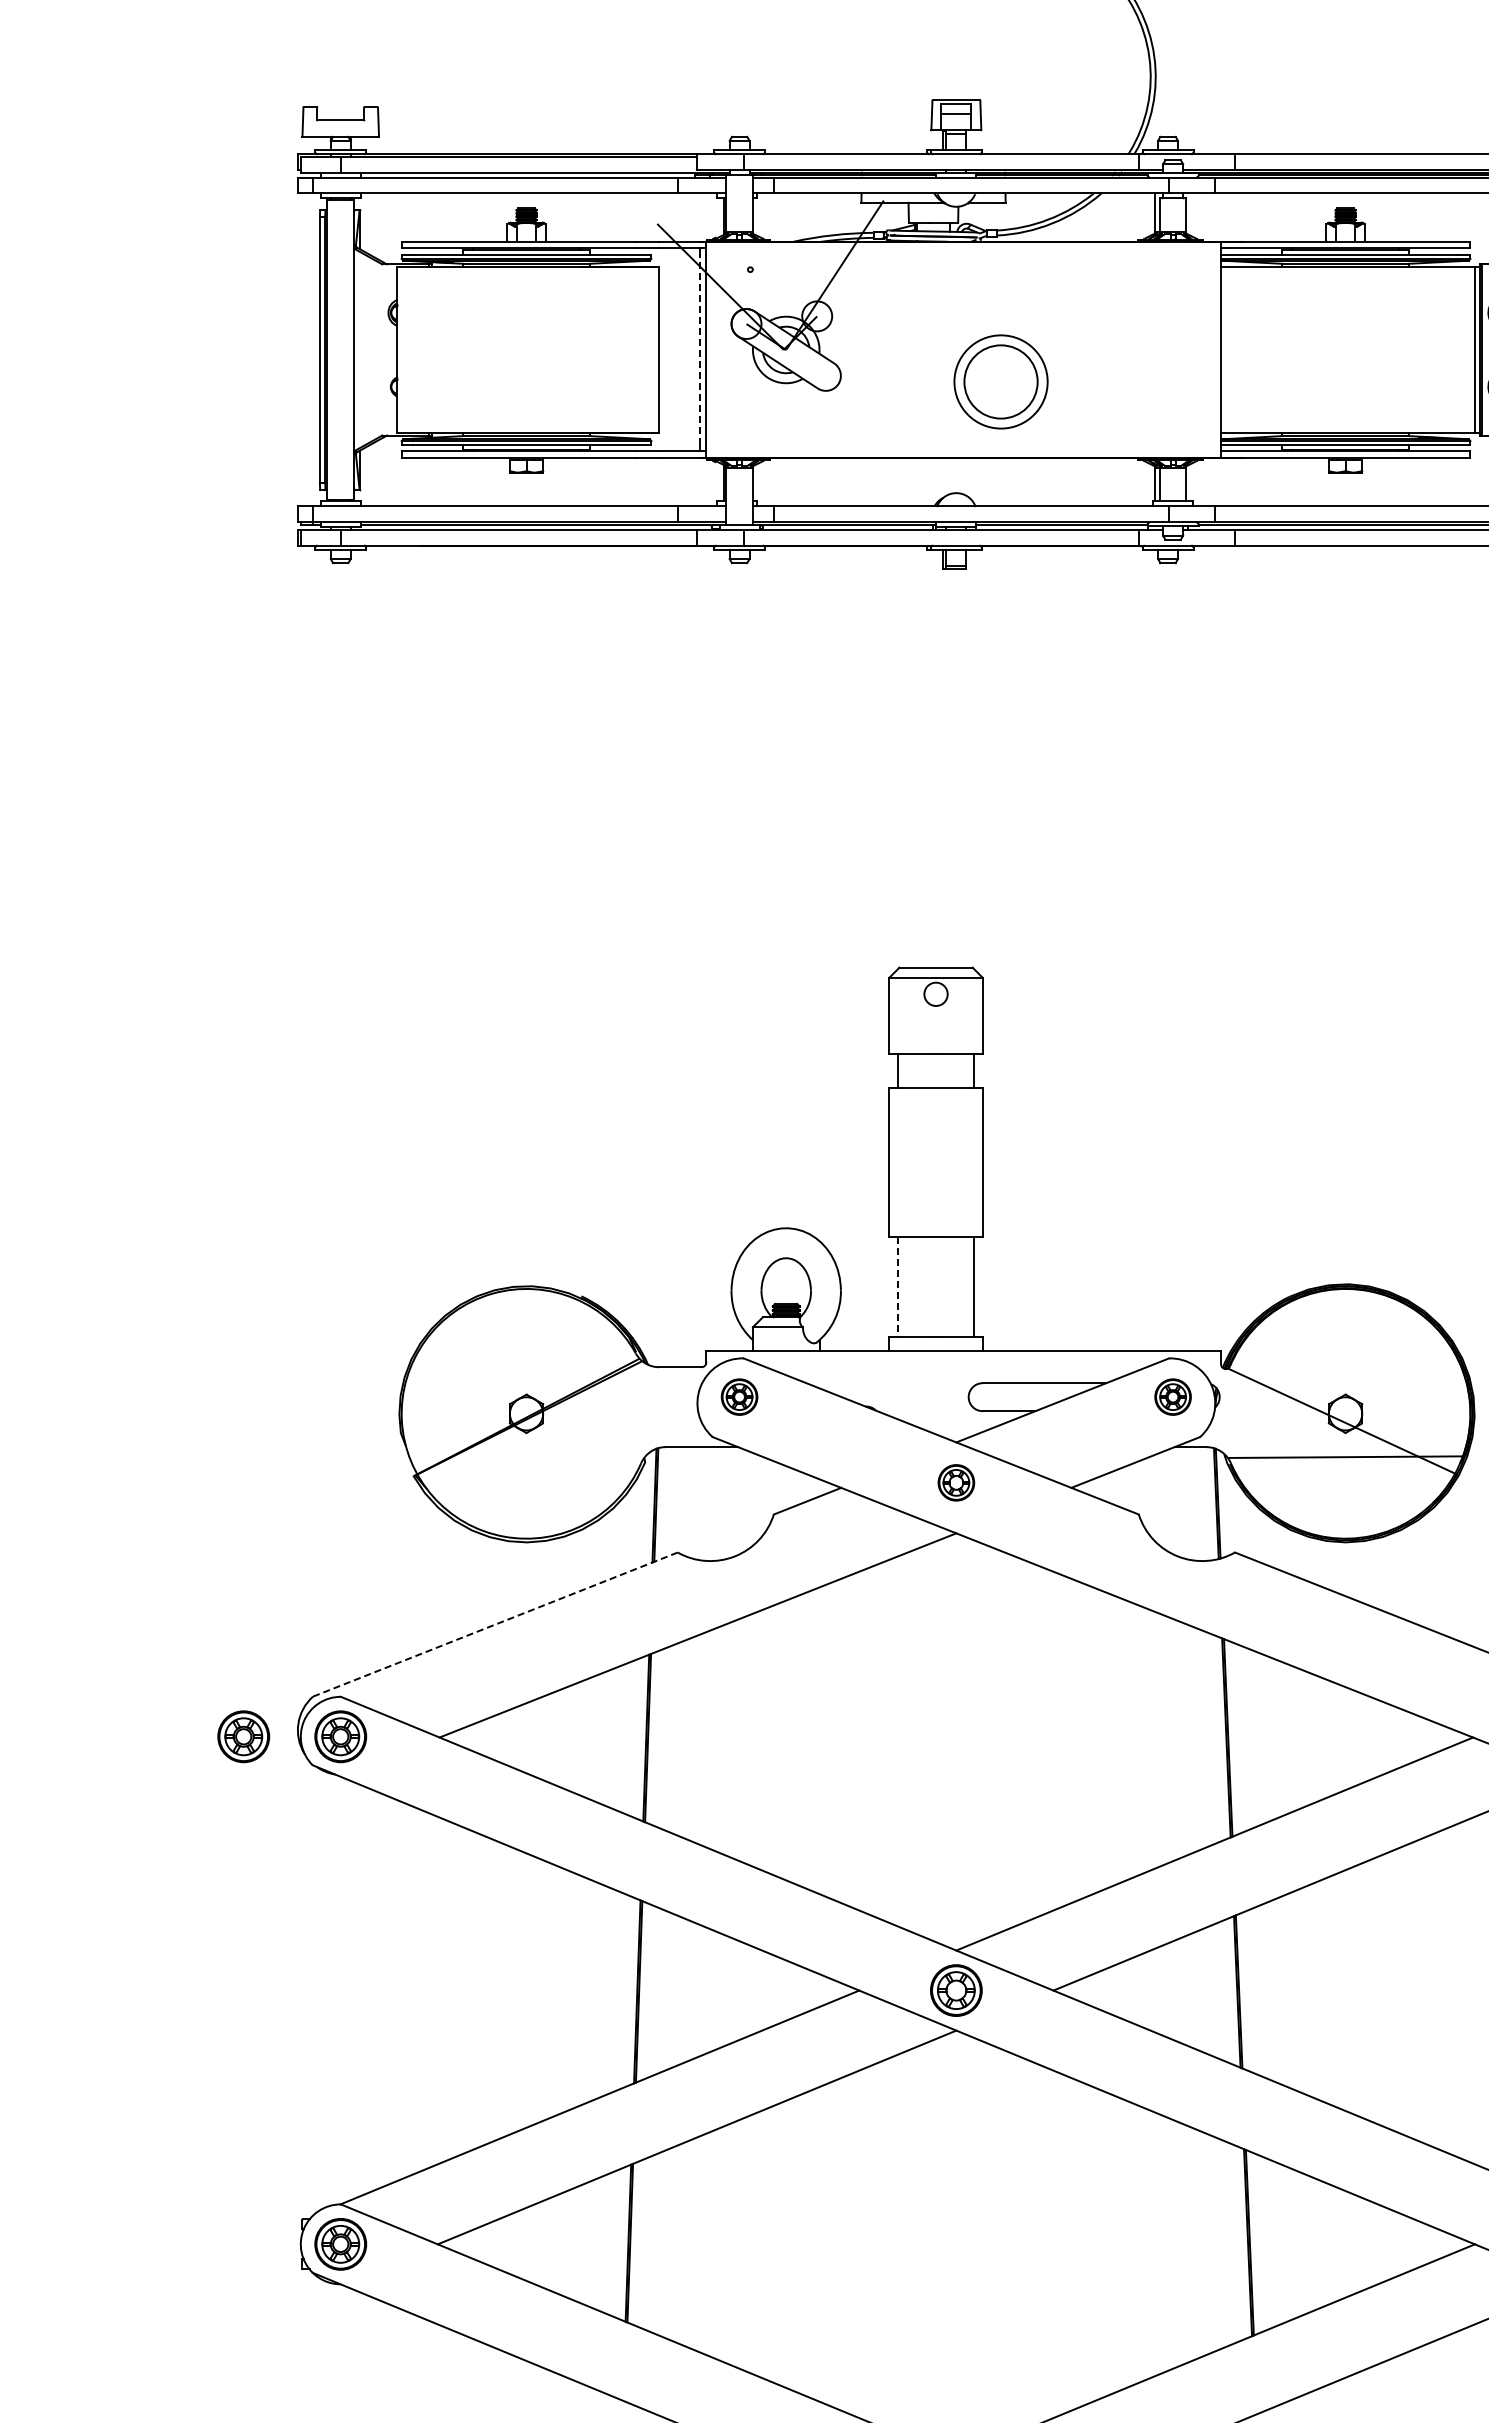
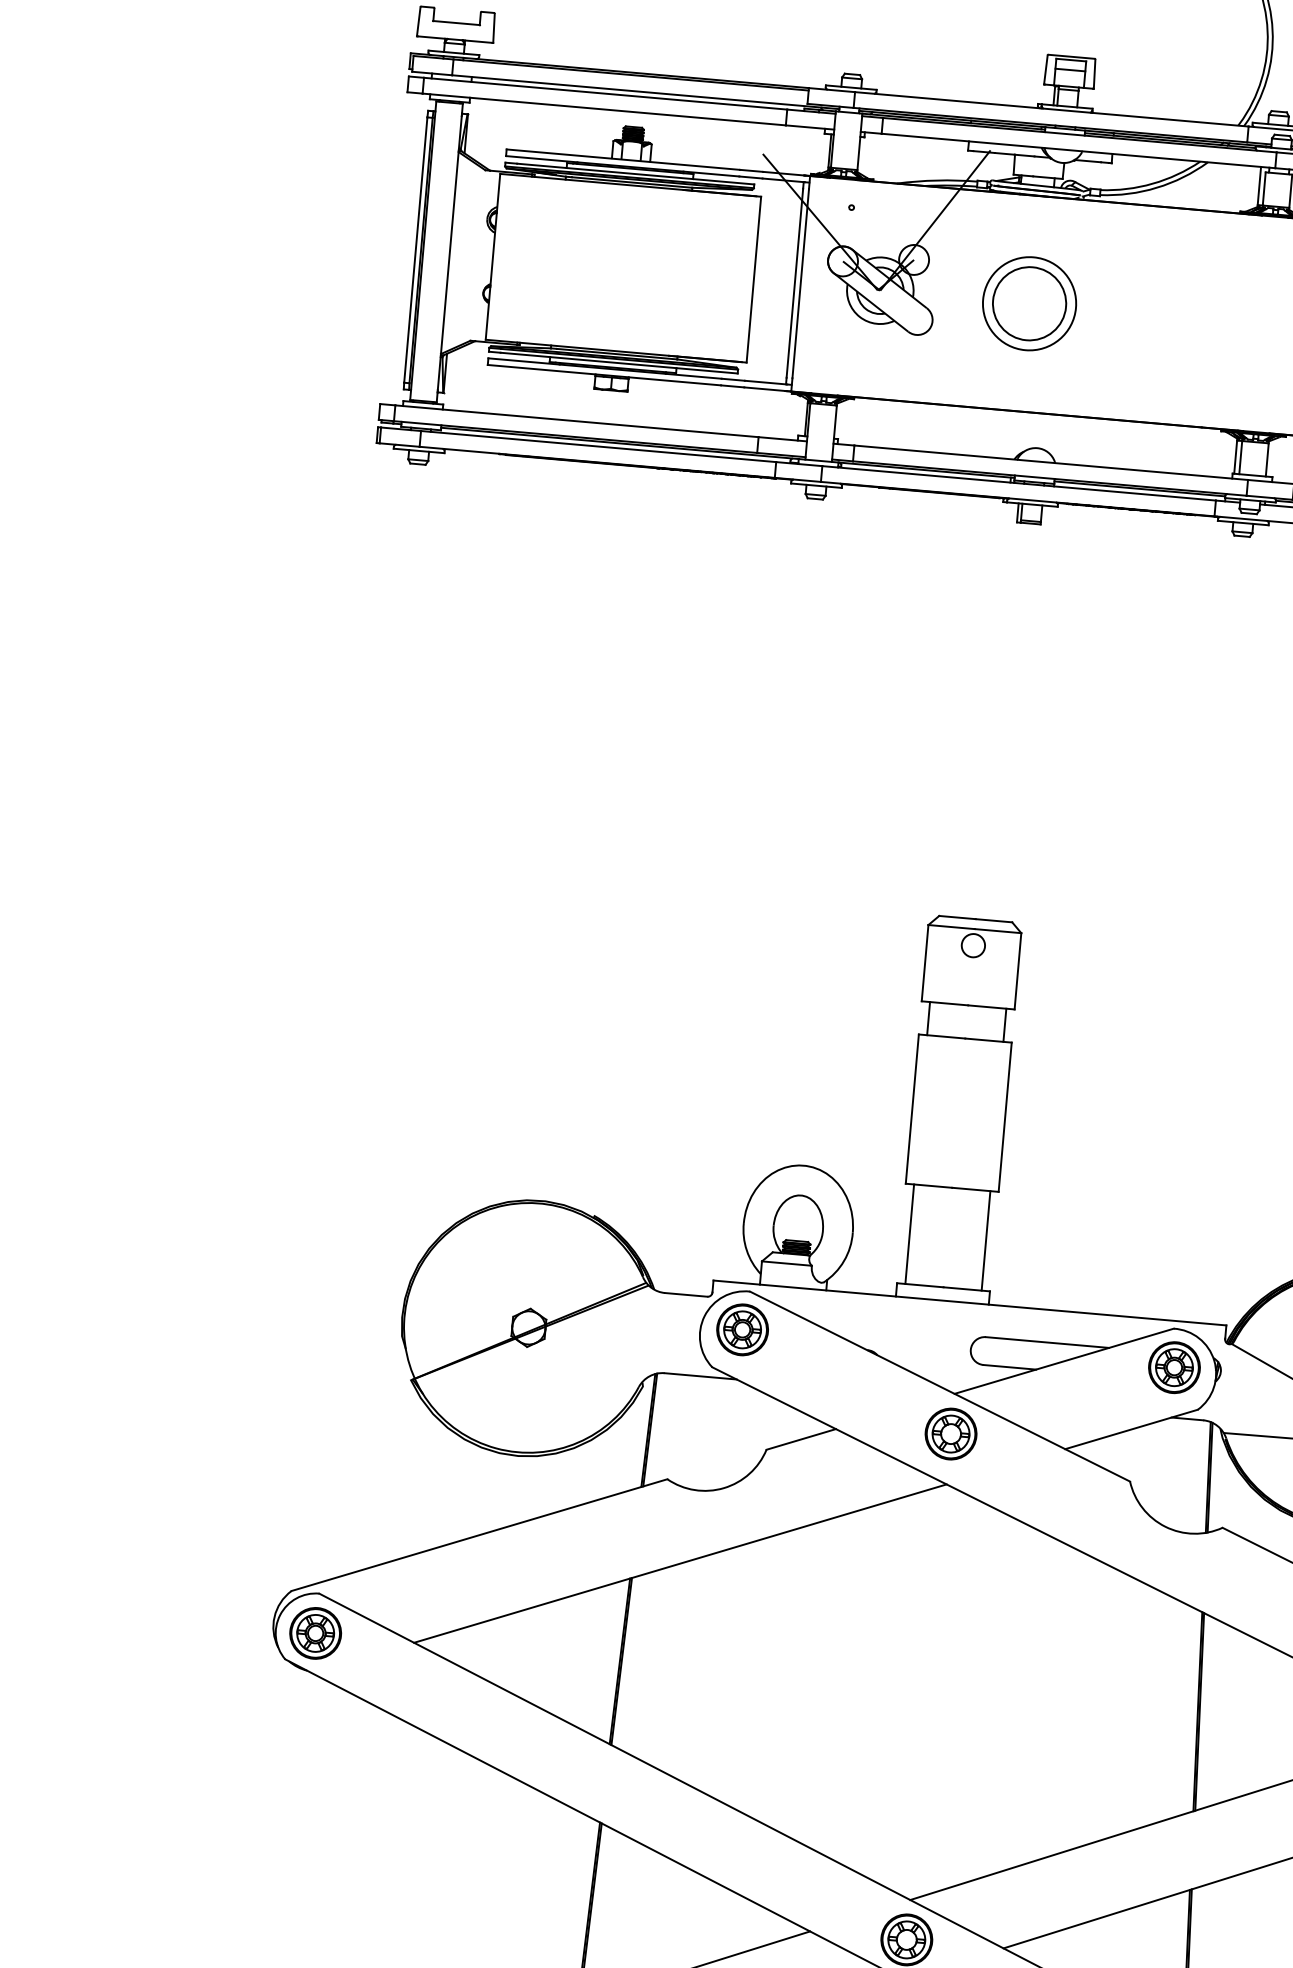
line: (700, 349) -> (794, 282), dashed -> solid
part: (1000, 381) -> (1029, 303), moved
line: (897, 1287) -> (909, 1234), dashed -> solid
part: (739, 1396) -> (742, 1329), size x1.43
part: (1172, 1396) -> (1173, 1366), size x1.43
part: (956, 1482) -> (951, 1433), size x1.43
line: (494, 1624) -> (478, 1534), dashed -> solid
part: (243, 1736) -> (218, 1624), removed

